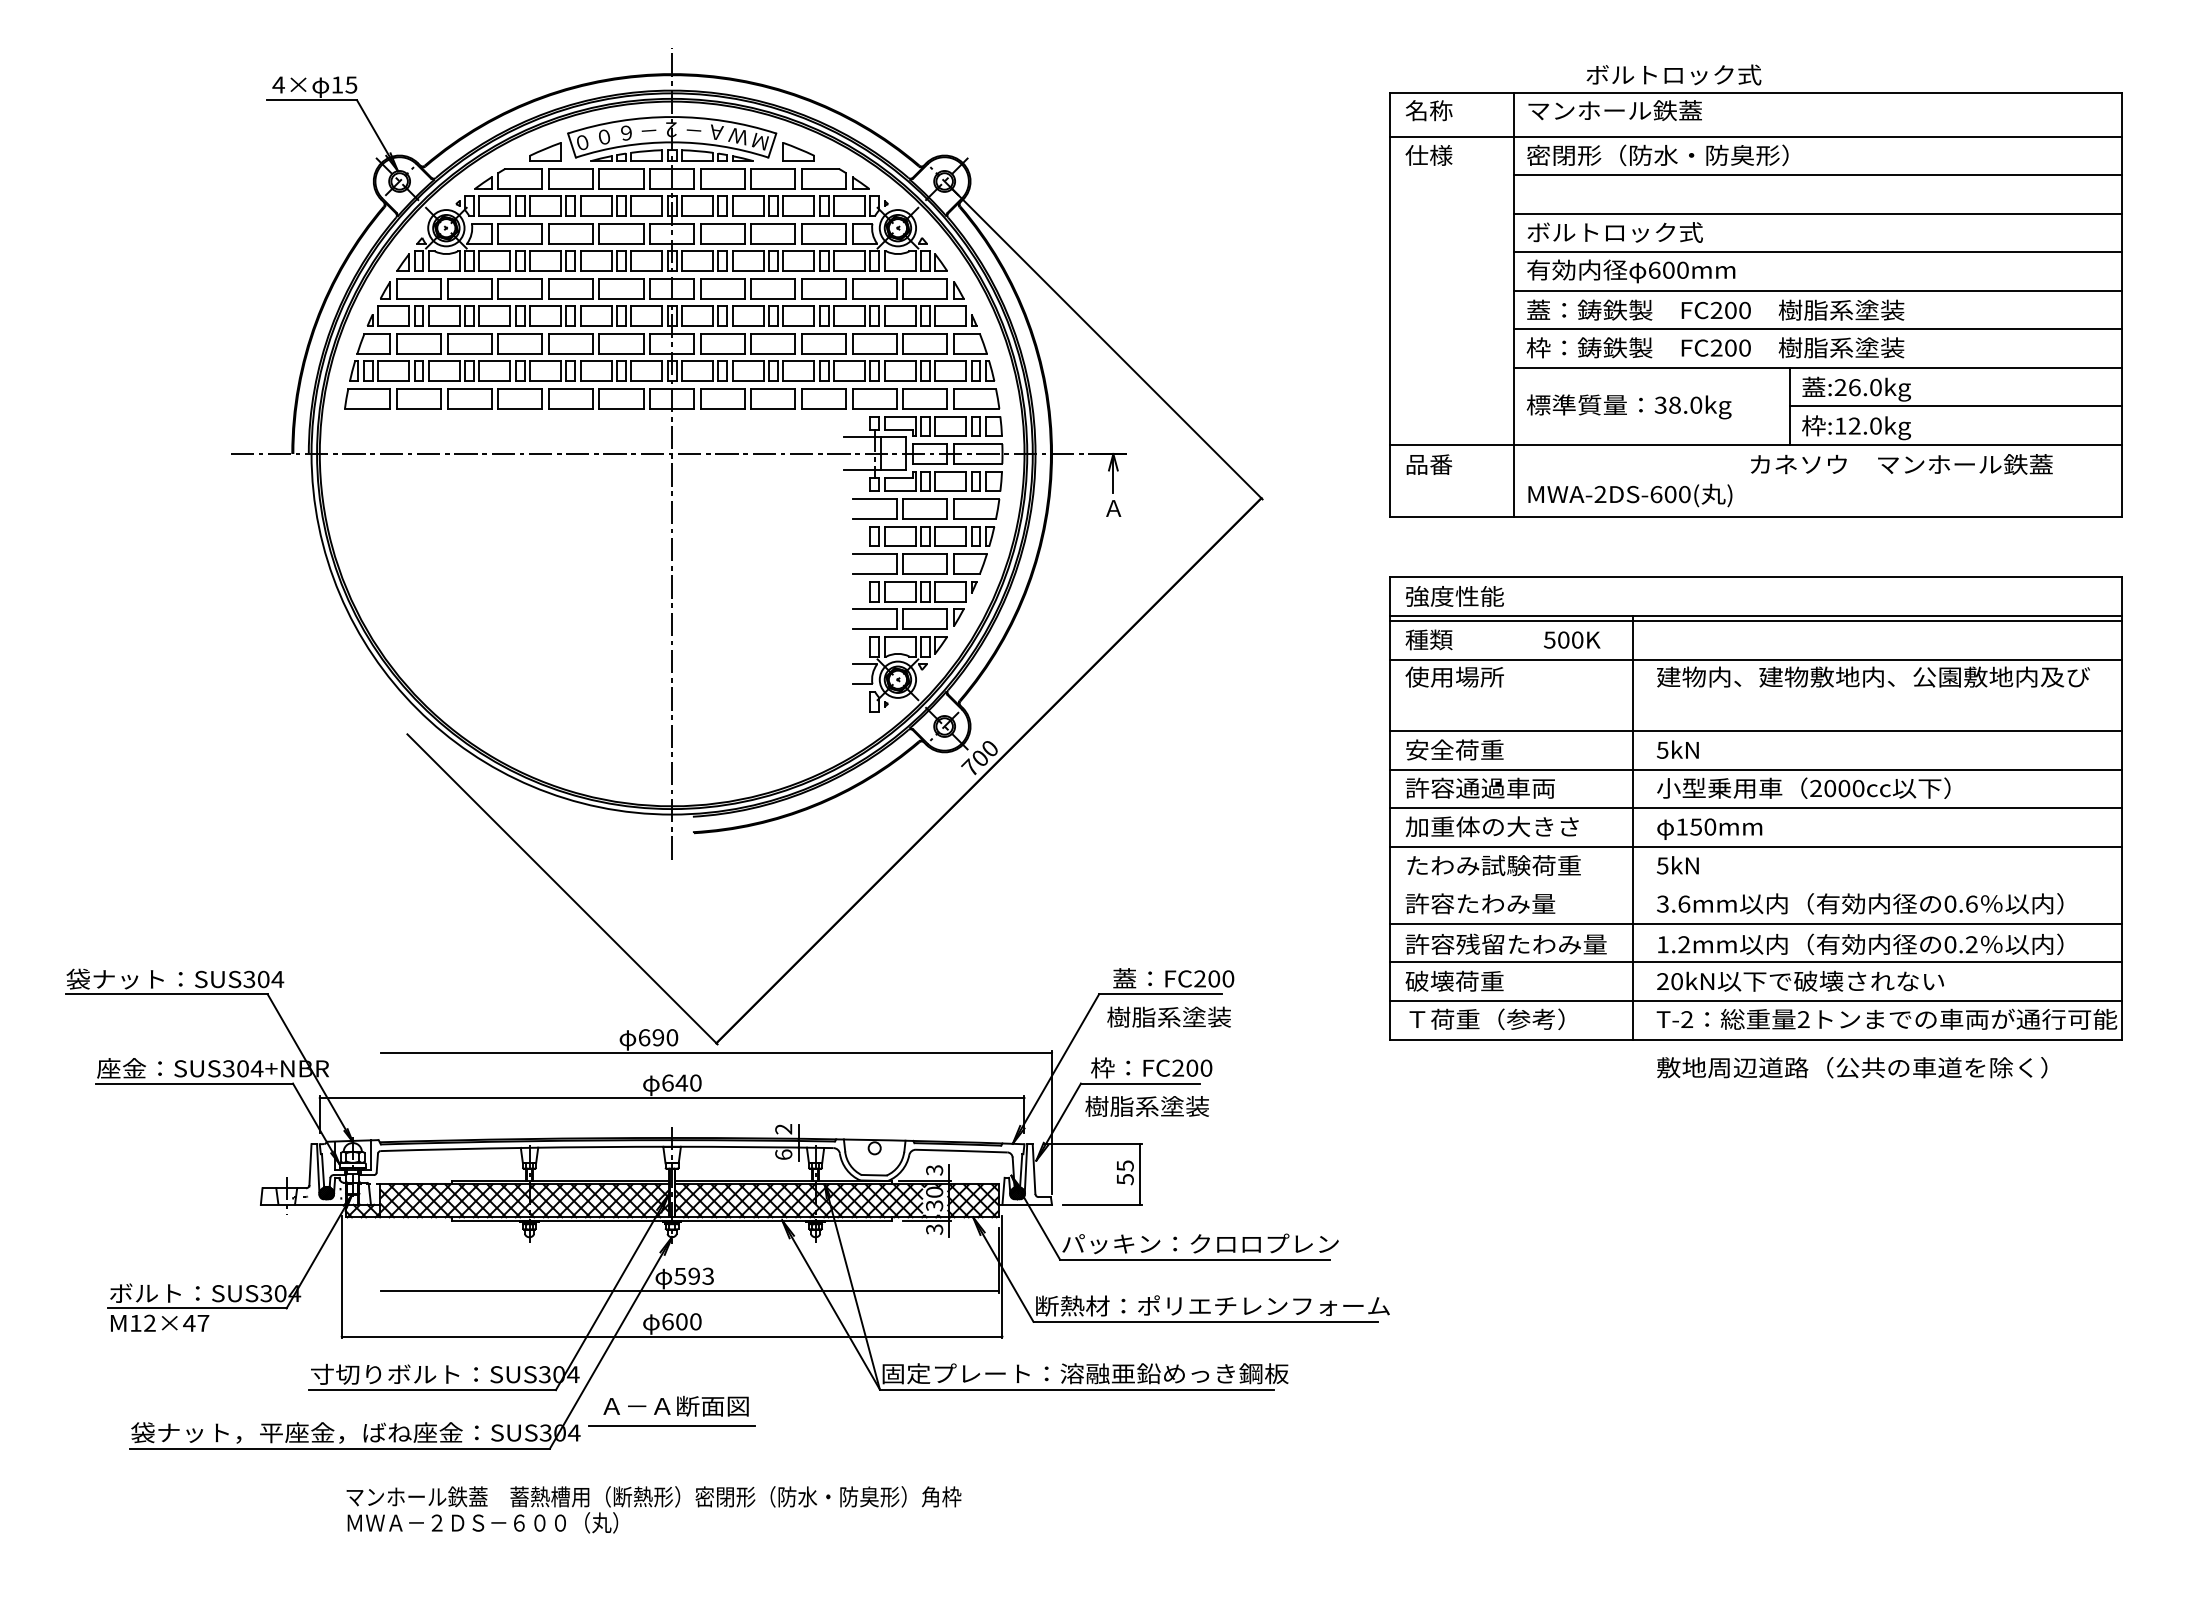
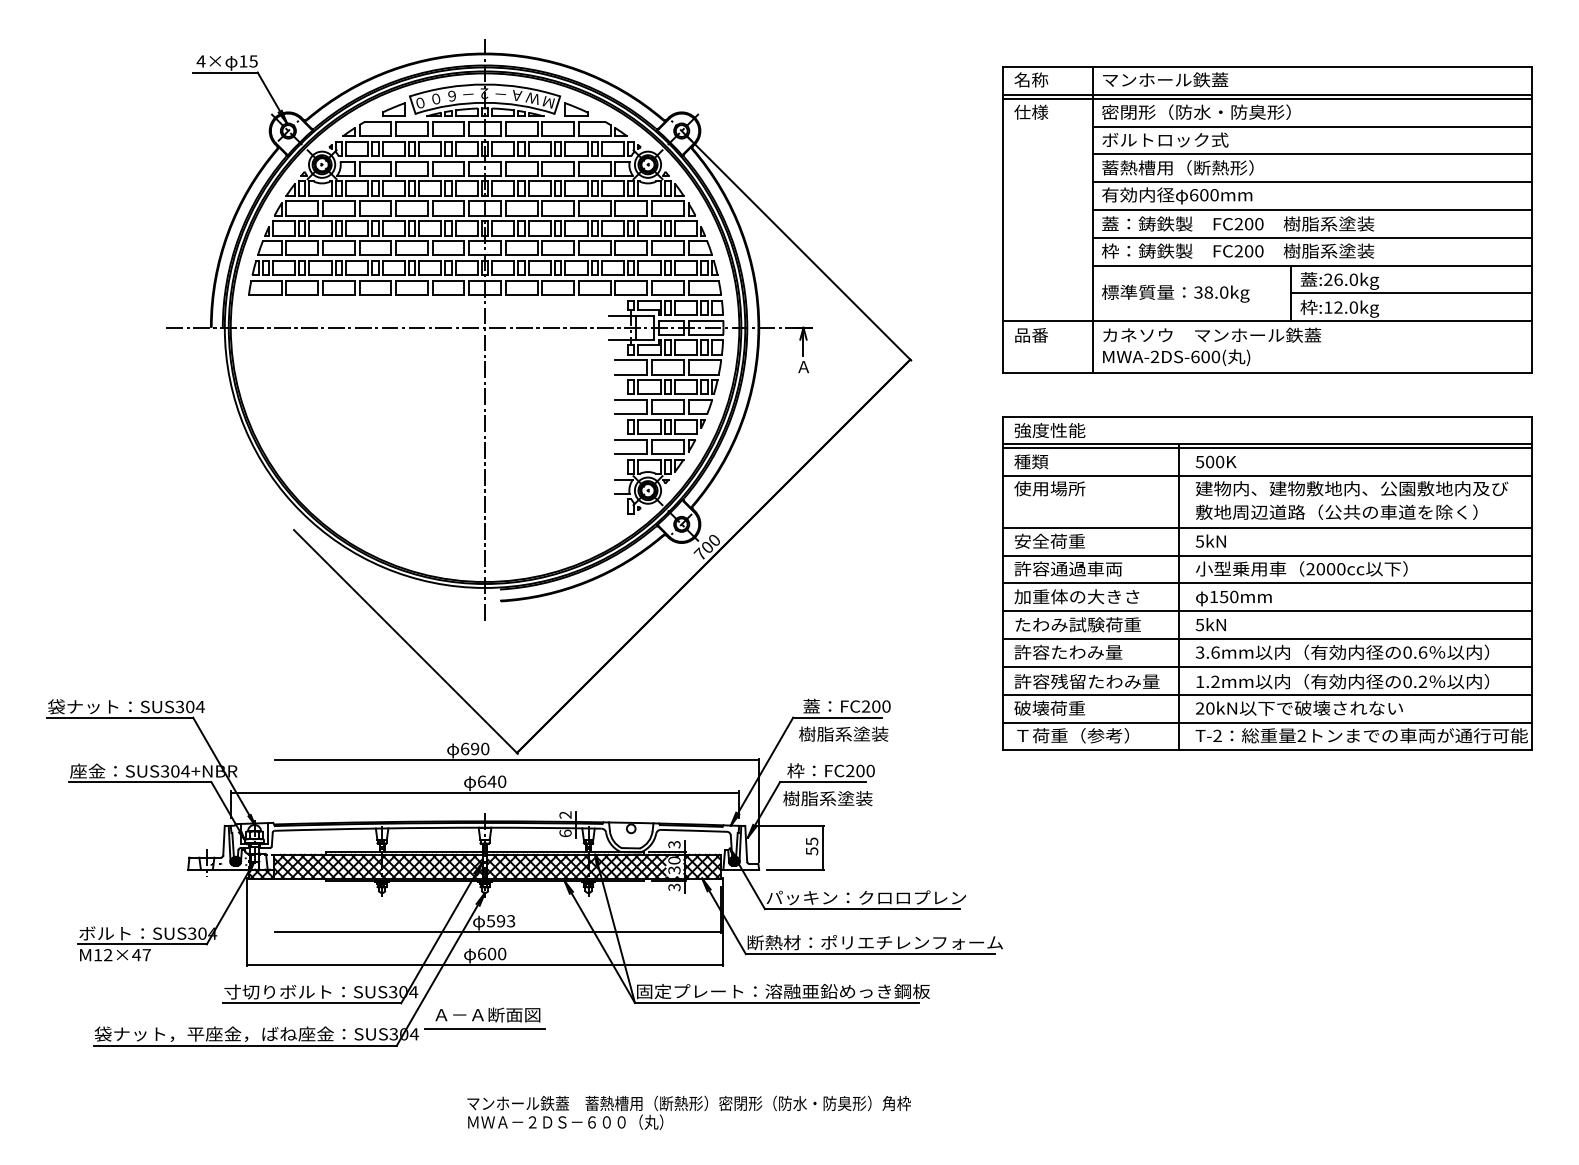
text: (1673, 74) -> (1165, 139), moved
line: (1756, 131) -> (1267, 94), added
text: (1632, 232) -> (1178, 167), ボルトロック式 -> 蓄熱槽用（断熱形）
text: (1901, 464) -> (1212, 335), moved
text: (1571, 639) -> (1215, 461), moved
line: (1756, 885) -> (1267, 639), added
text: (1852, 1067) -> (1336, 512), moved
text: (653, 1509) -> (688, 1112), moved

